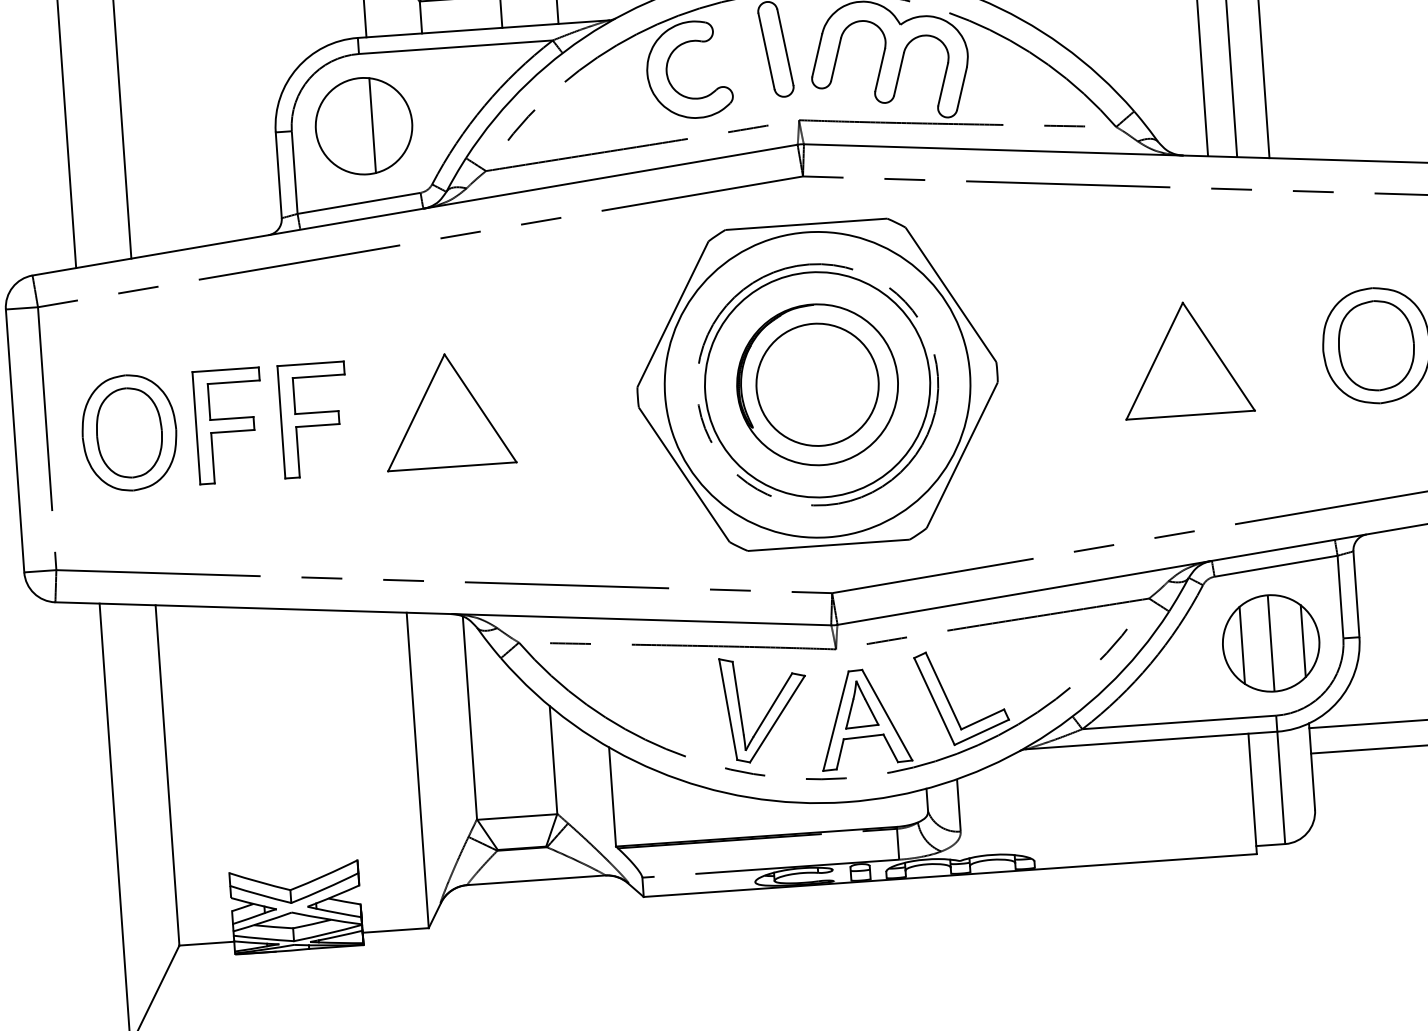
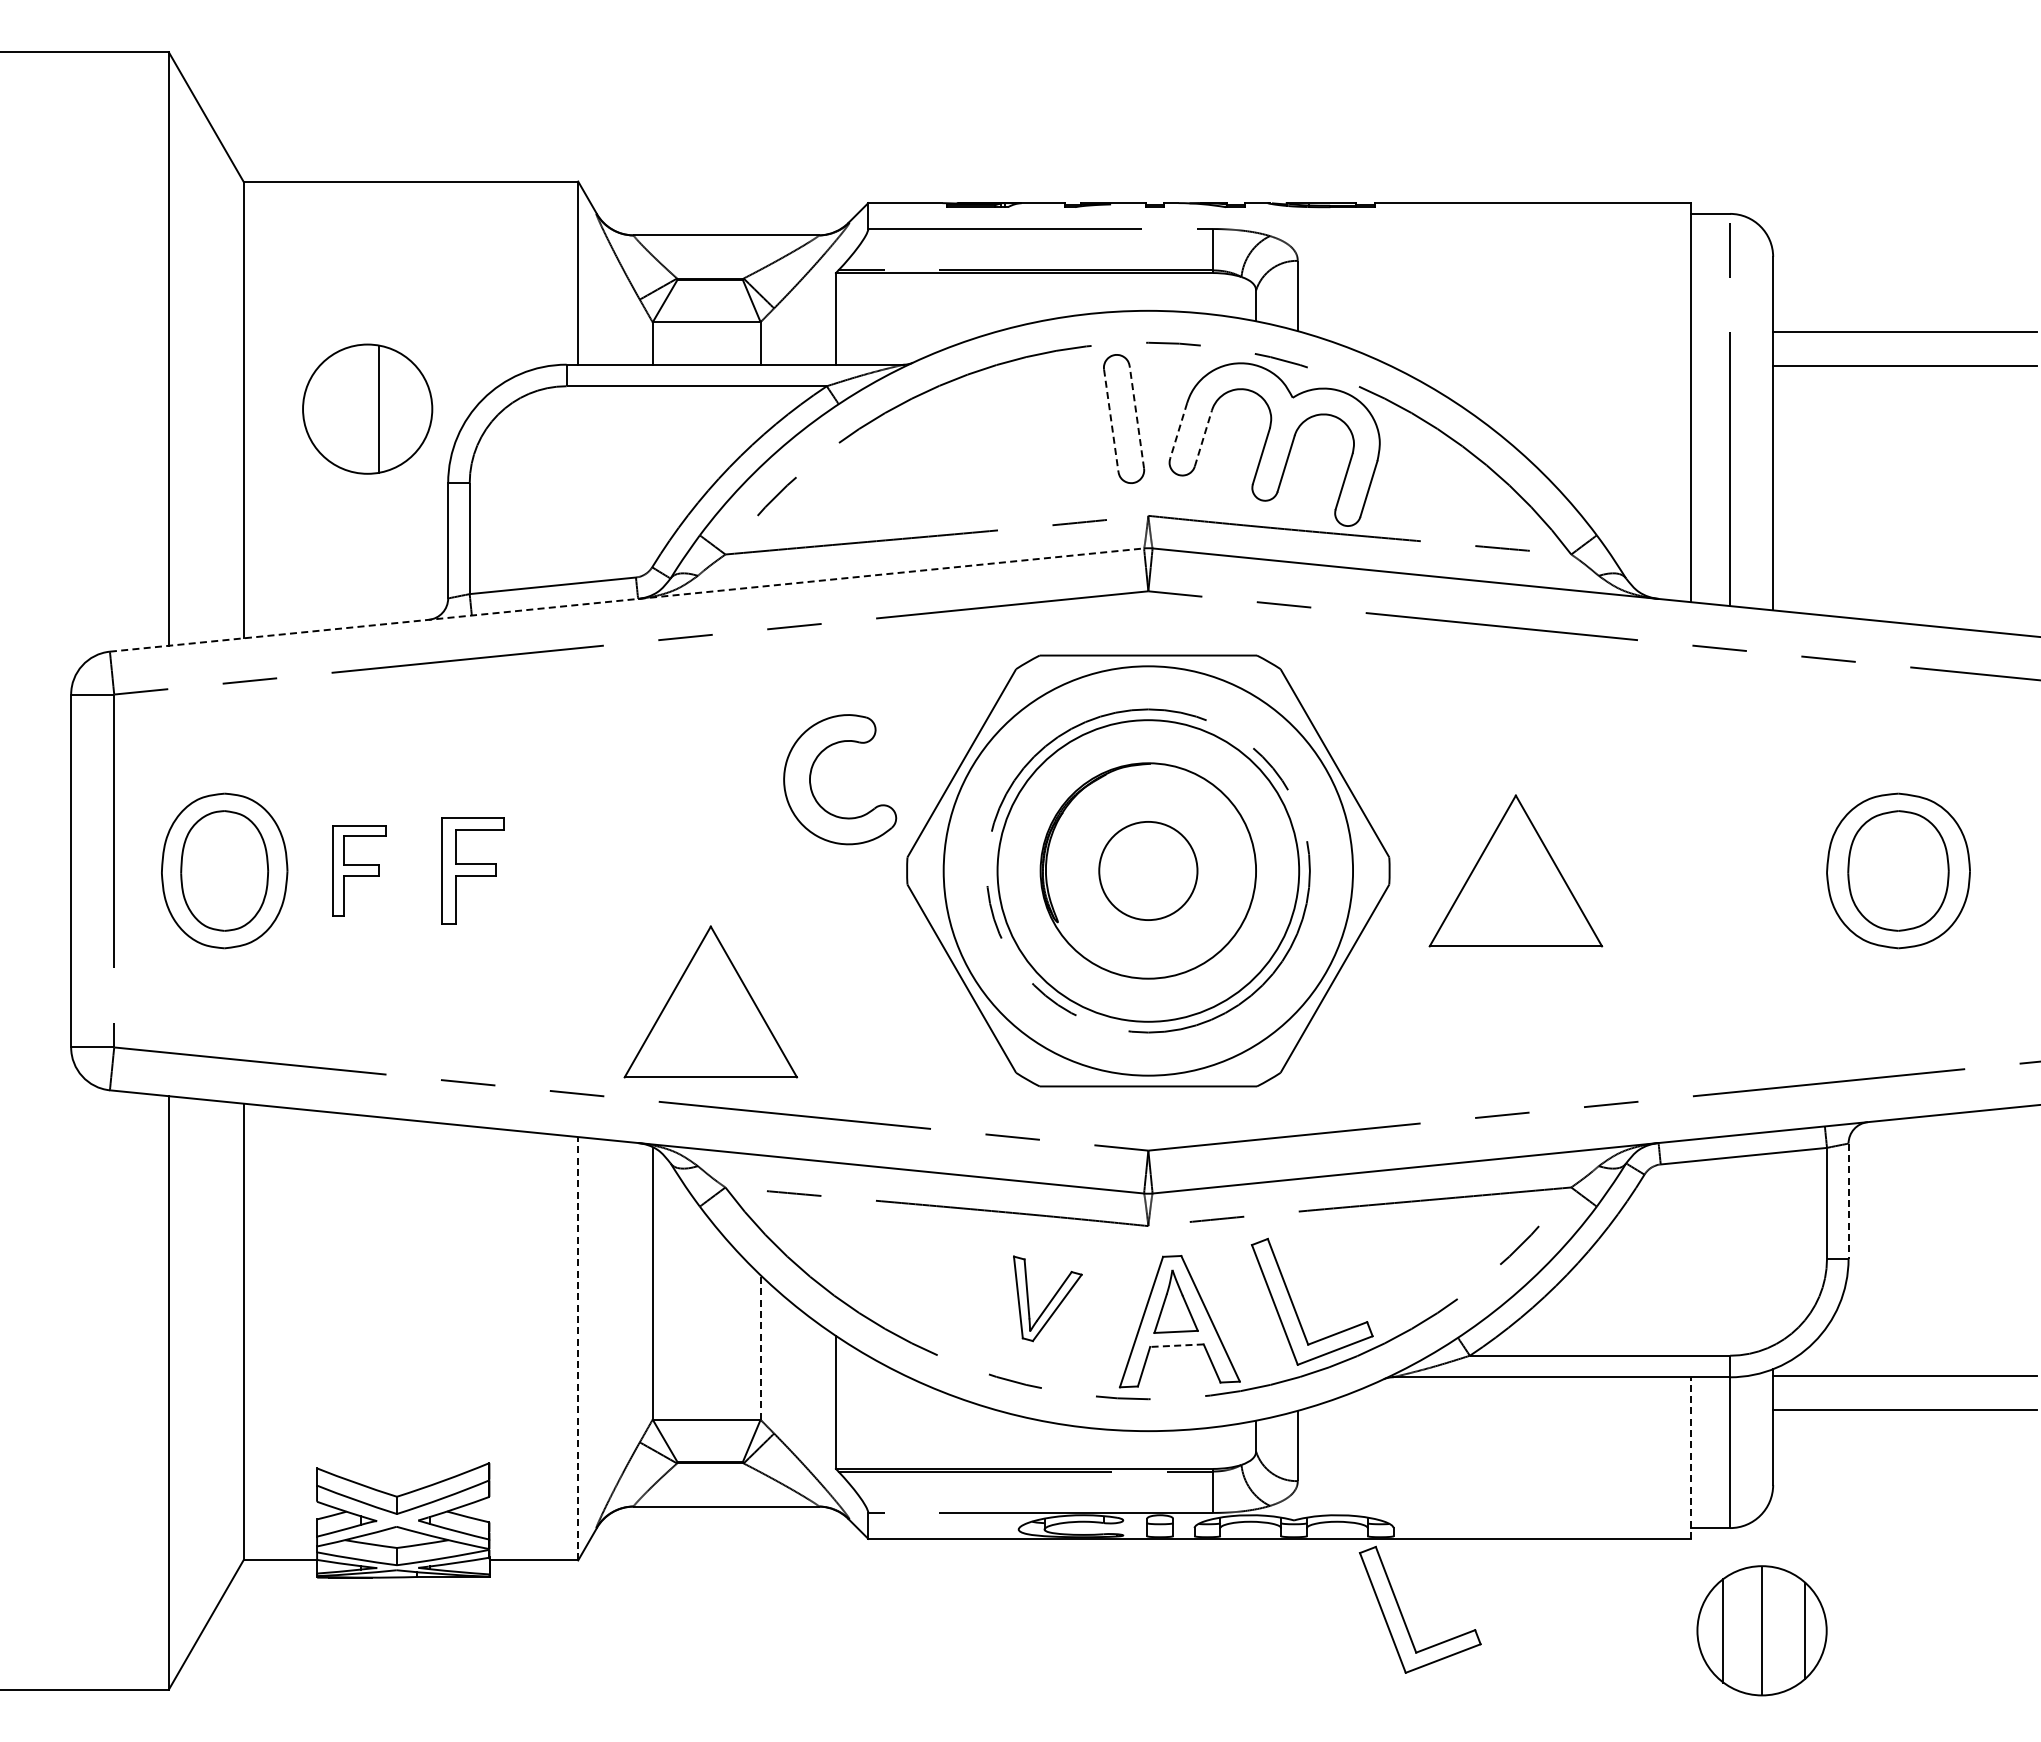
line: (785, 47) -> (1136, 417), solid -> dashed
line: (766, 51) -> (1111, 420), solid -> dashed
line: (817, 55) -> (1178, 431), solid -> dashed
line: (836, 59) -> (1203, 438), solid -> dashed
part: (667, 68) -> (811, 775), moved
part: (363, 125) -> (367, 408), moved
line: (415, 210) -> (627, 600), solid -> dashed
part: (1186, 358) -> (1515, 870), moved
circle: (817, 384) -> (1148, 870), size x0.6
part: (448, 410) -> (710, 1001), moved
part: (314, 419) -> (473, 870), size x0.7
part: (229, 425) -> (359, 870), size x0.6
line: (1356, 594) -> (1848, 1201), solid -> dashed
part: (1270, 643) -> (1761, 1630), moved
part: (764, 708) -> (1047, 1298), size x0.6
line: (863, 736) -> (1176, 1345), solid -> dashed
line: (553, 760) -> (760, 1347), solid -> dashed
line: (417, 770) -> (578, 1348), solid -> dashed
line: (1252, 794) -> (1691, 1458), solid -> dashed
part: (1045, 924) -> (1402, 1613), added

